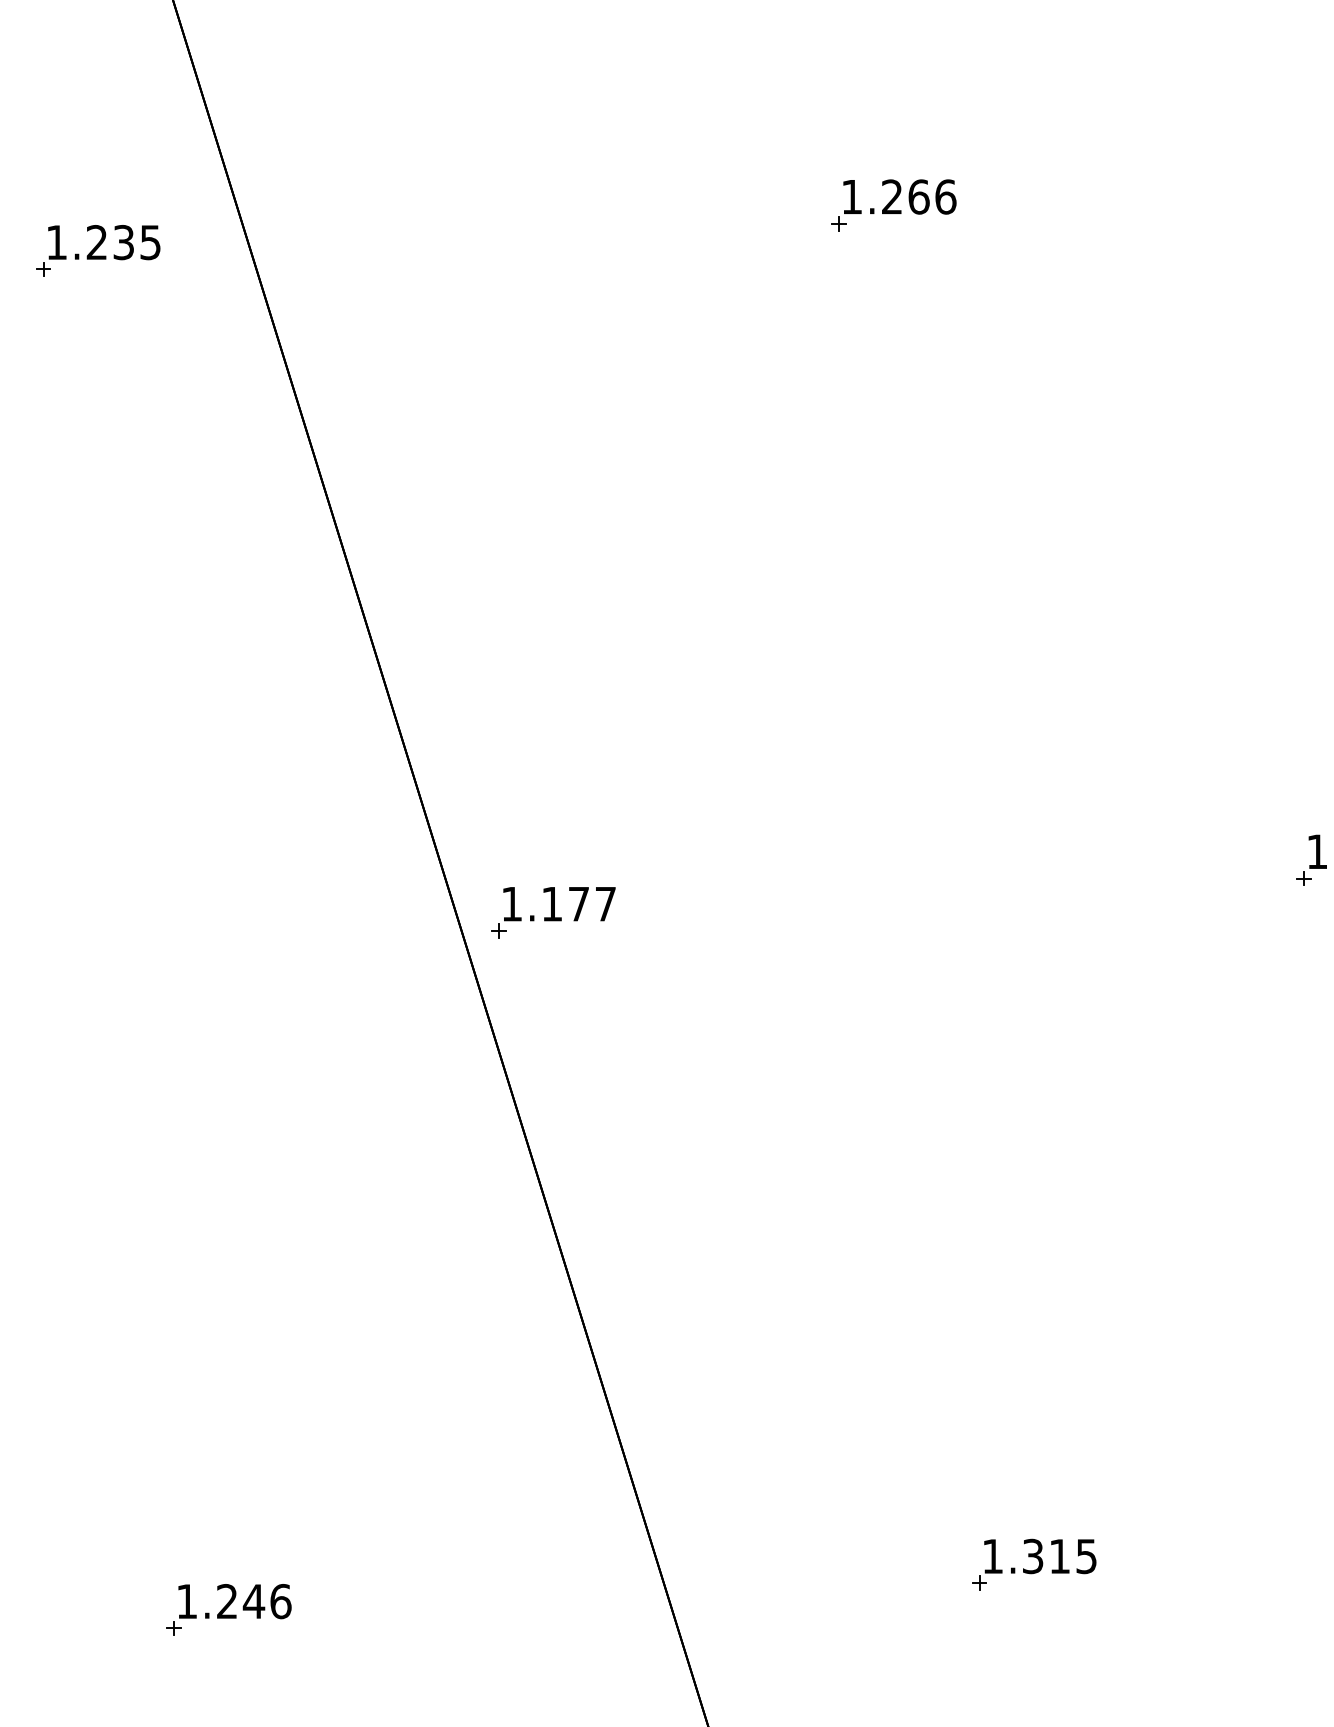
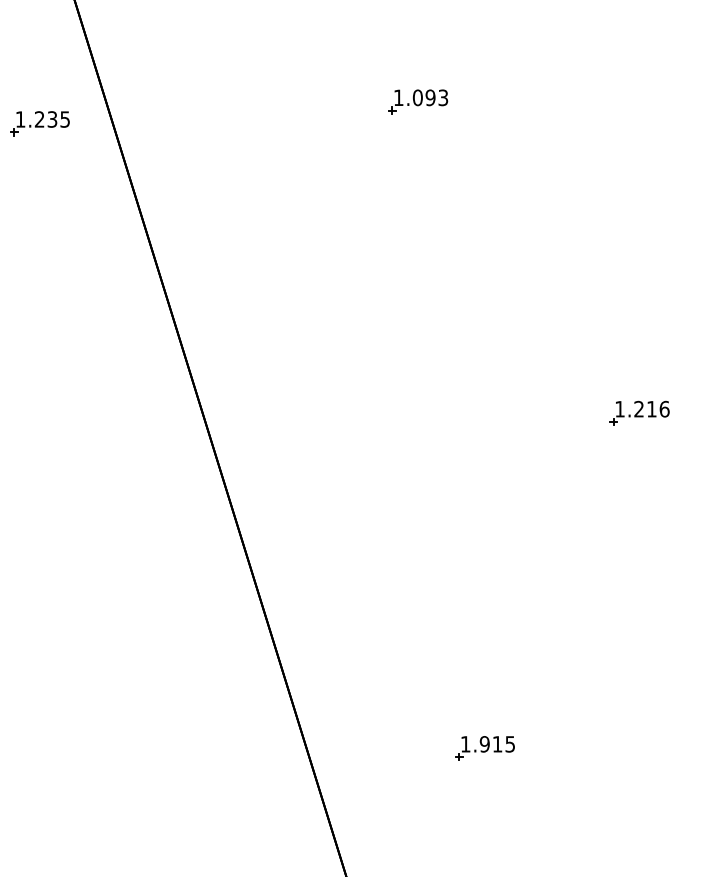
text: (918, 196) -> (430, 97), 1.266 -> 1.093
part: (552, 913) -> (256, 438), removed
text: (1032, 1556) -> (484, 744), 1.315 -> 1.915
part: (229, 1609) -> (102, 769), removed

